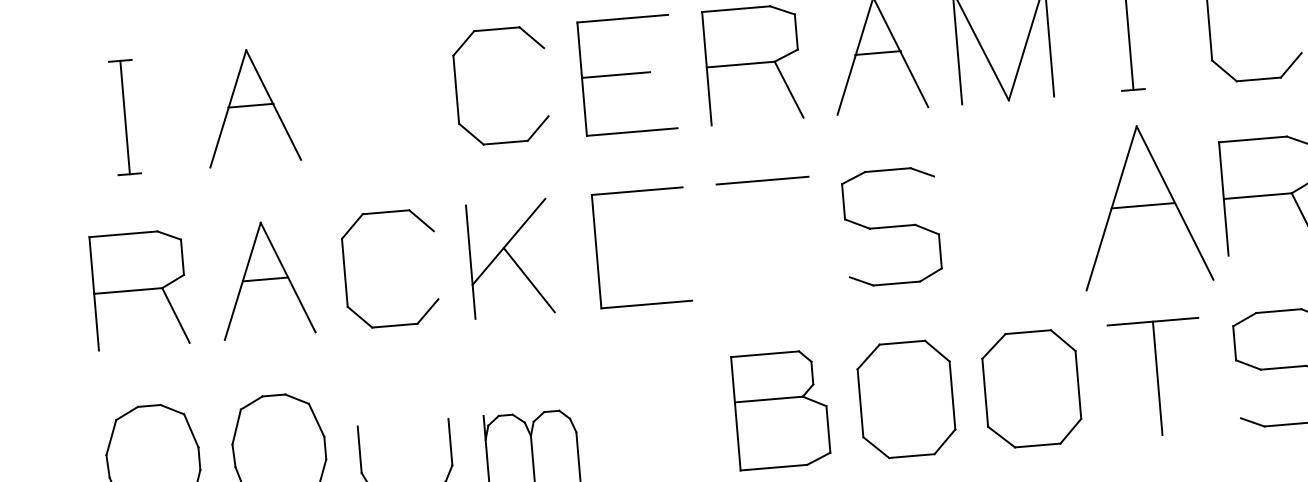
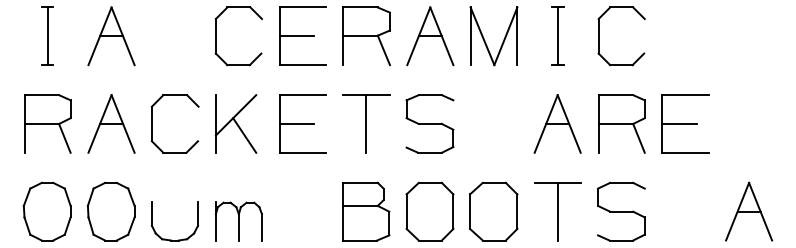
part: (1142, 204) -> (557, 123), size x0.71
line: (766, 236) -> (366, 123), added
line: (629, 247) -> (296, 123), added

